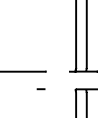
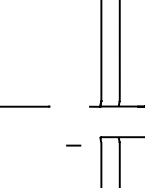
curve: (40, 89) -> (72, 146), moved

